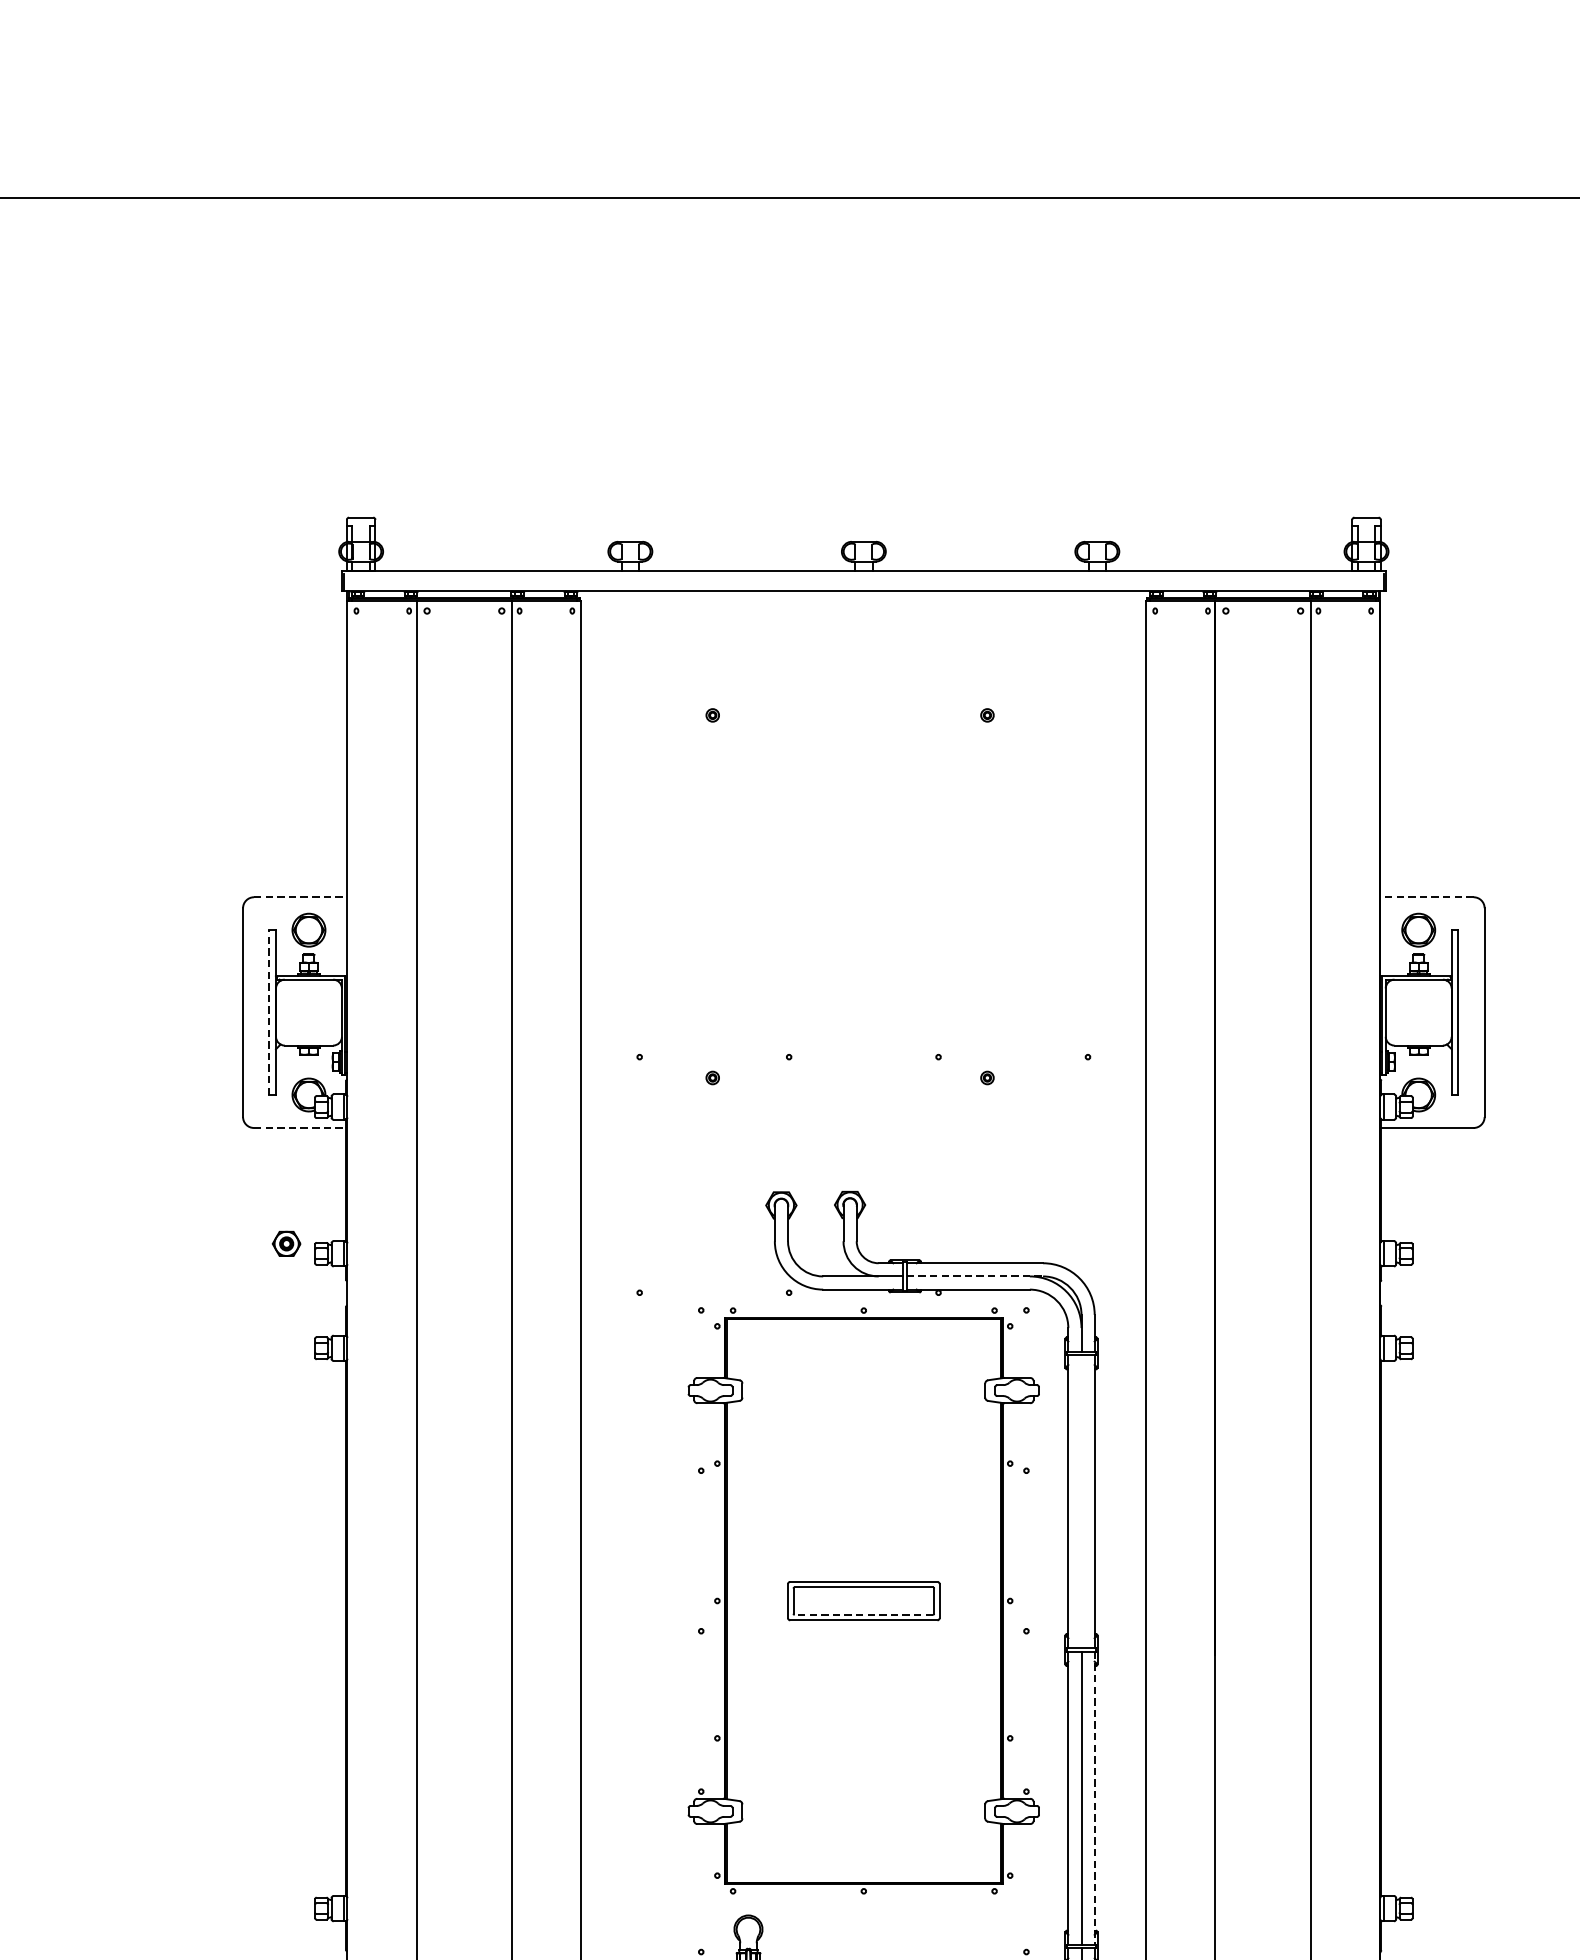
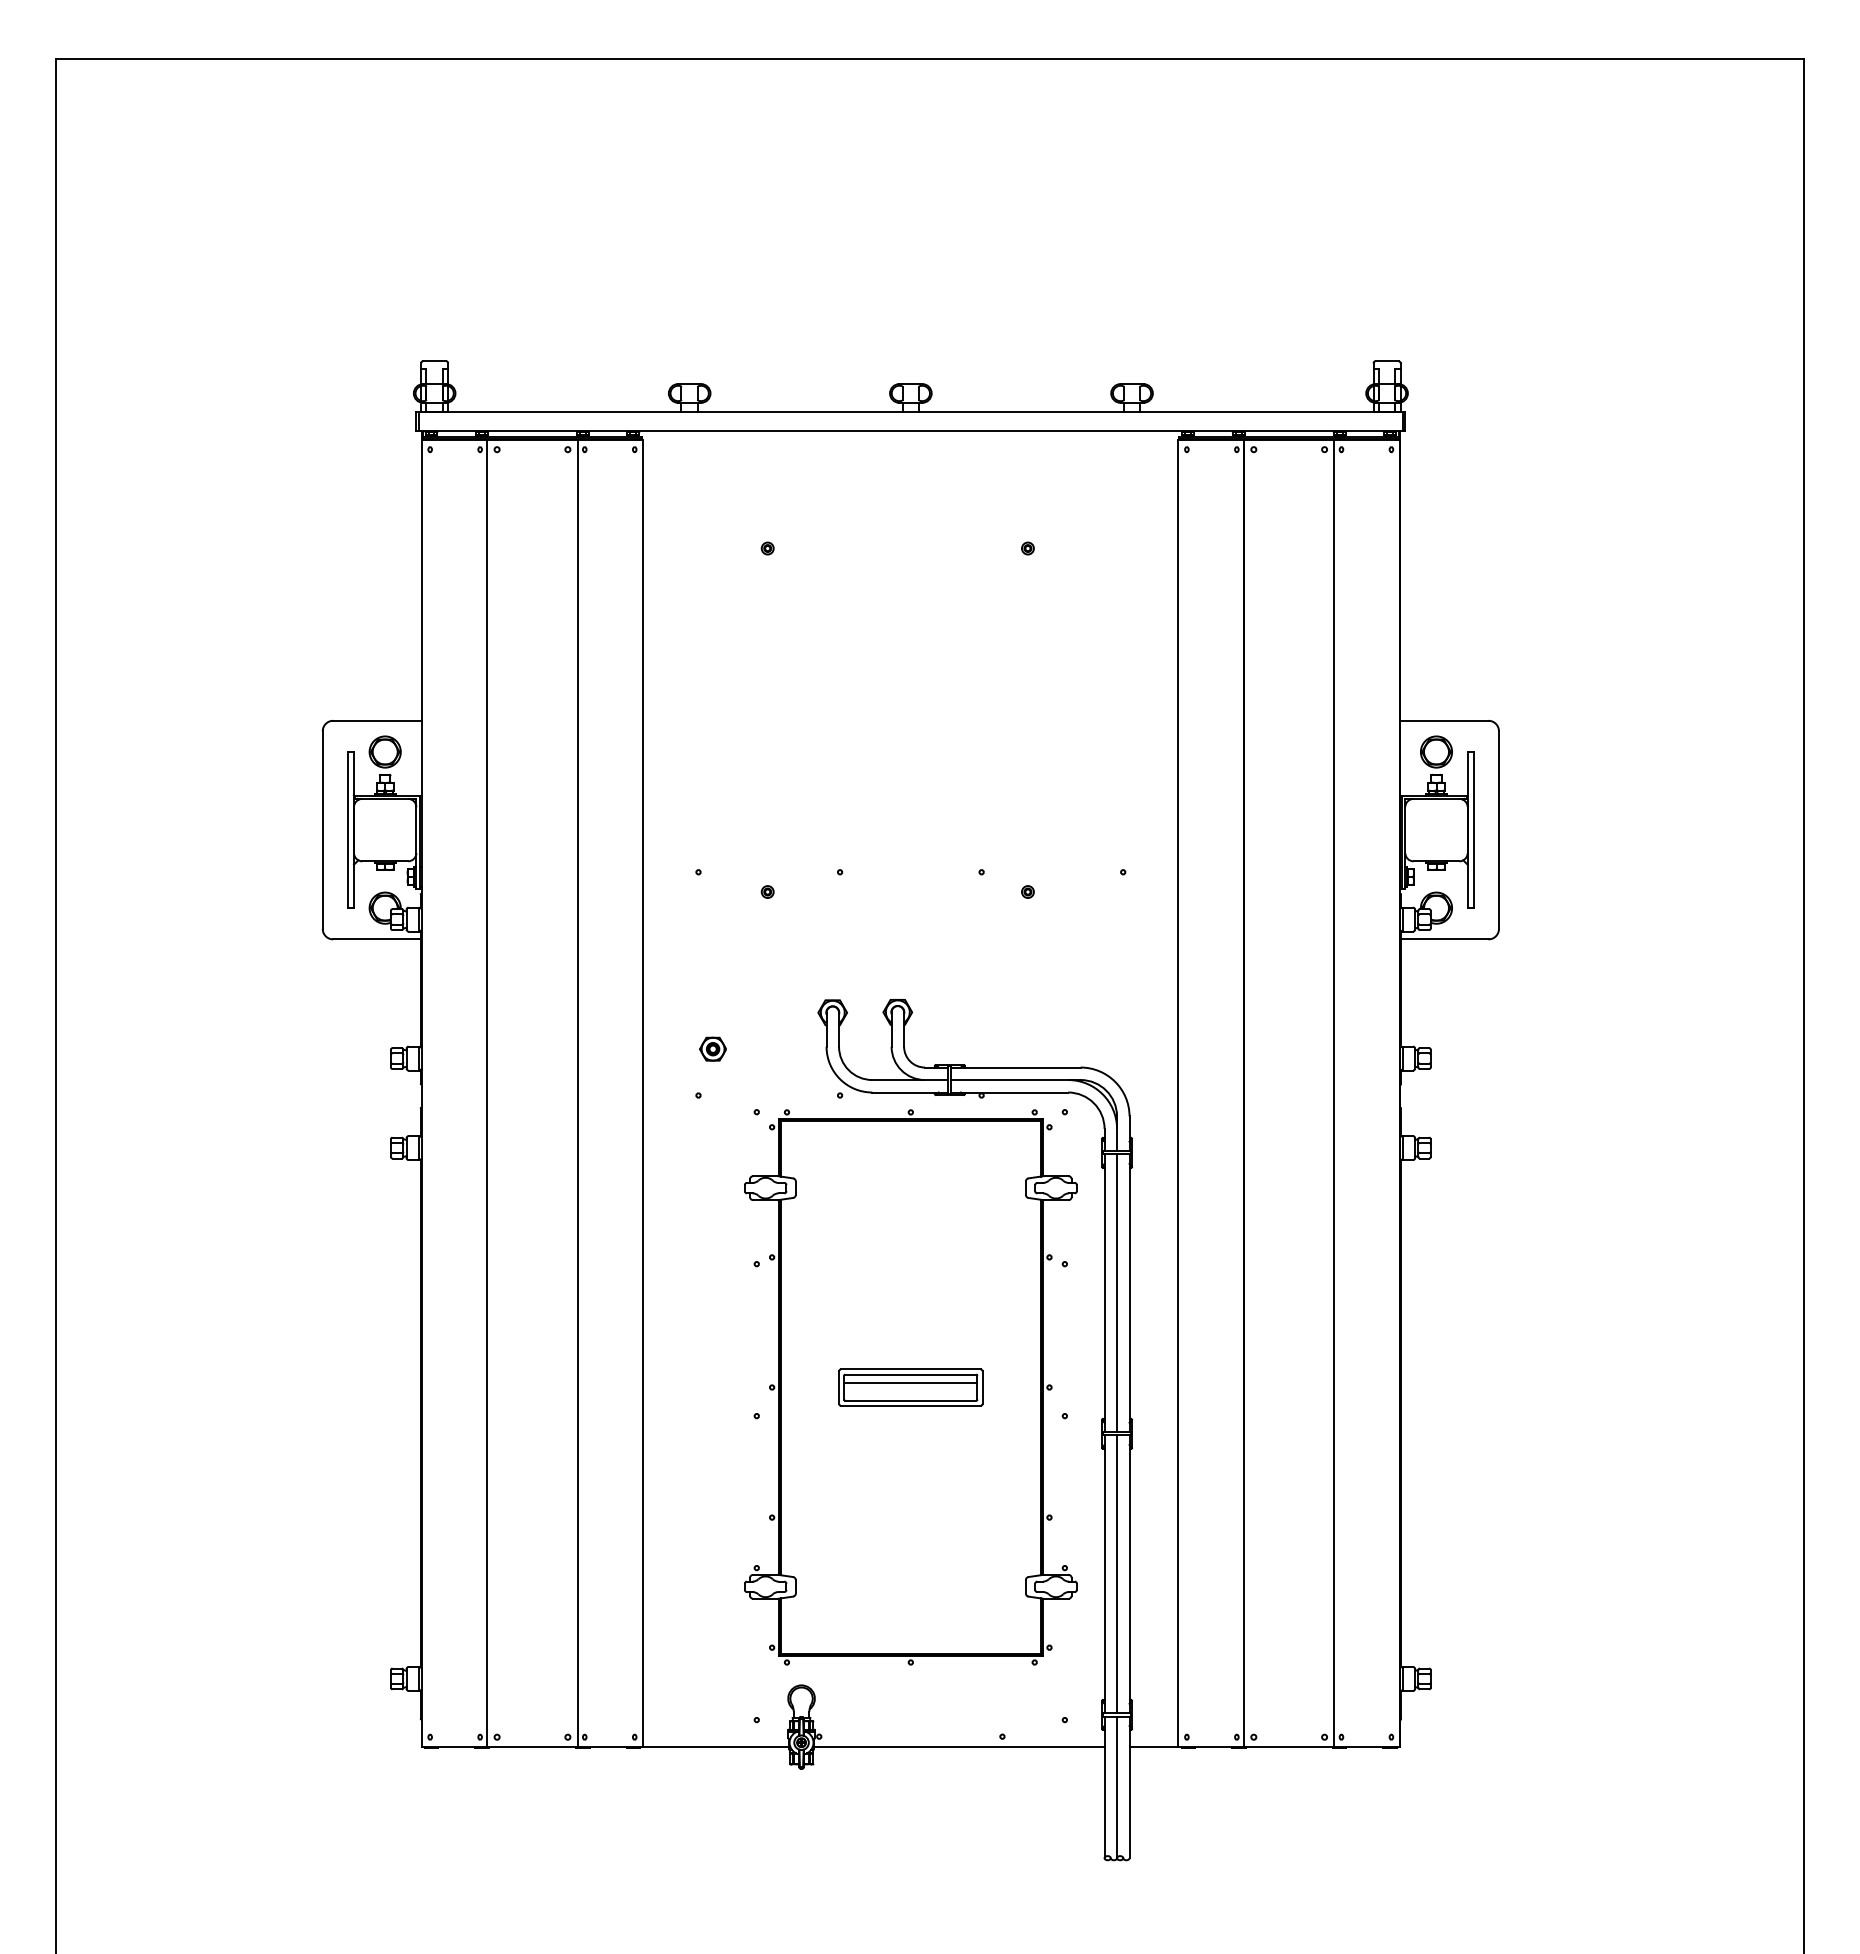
line: (300, 896) -> (377, 720), dashed -> solid
line: (1426, 896) -> (1443, 720), dashed -> solid
line: (269, 1011) -> (347, 829), dashed -> solid
line: (299, 1128) -> (376, 939), dashed -> solid
part: (286, 1243) -> (712, 1048), moved
line: (975, 1276) -> (1016, 1080), dashed -> solid
line: (1081, 1501) -> (1117, 1293), added
line: (863, 1595) -> (910, 1382), added
line: (863, 1614) -> (910, 1400), dashed -> solid
line: (1094, 1798) -> (1129, 1574), dashed -> solid

